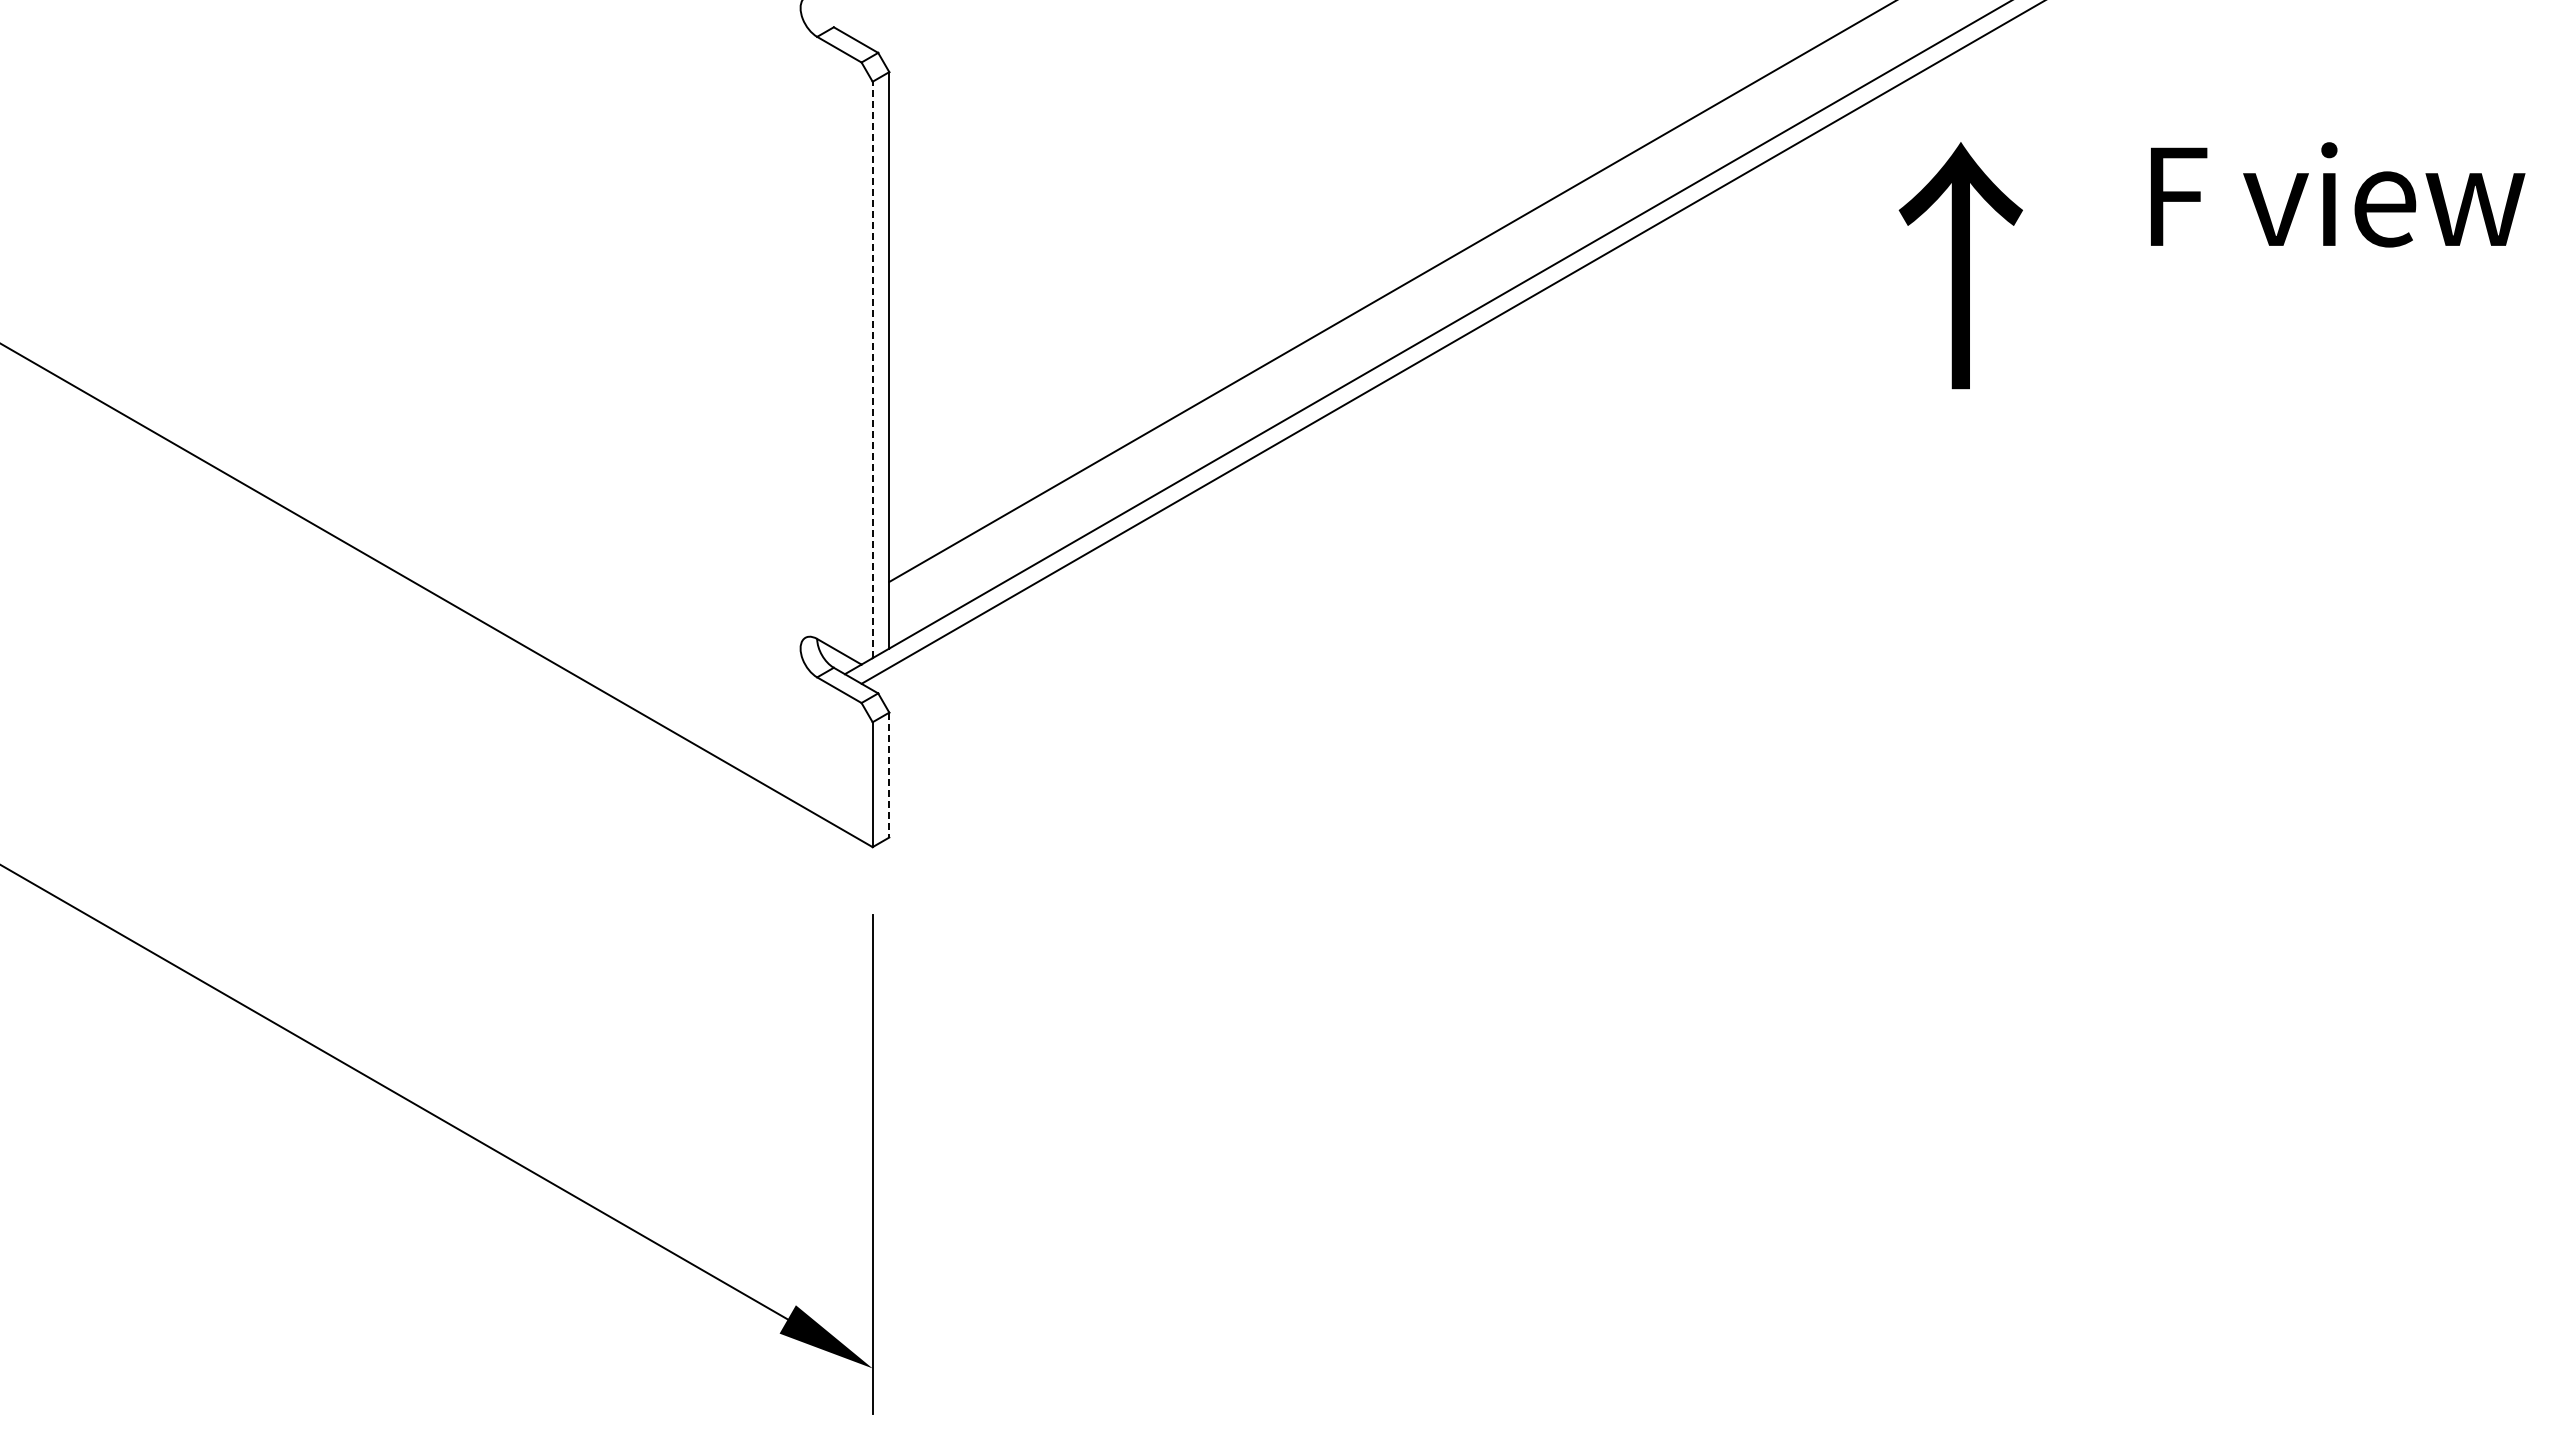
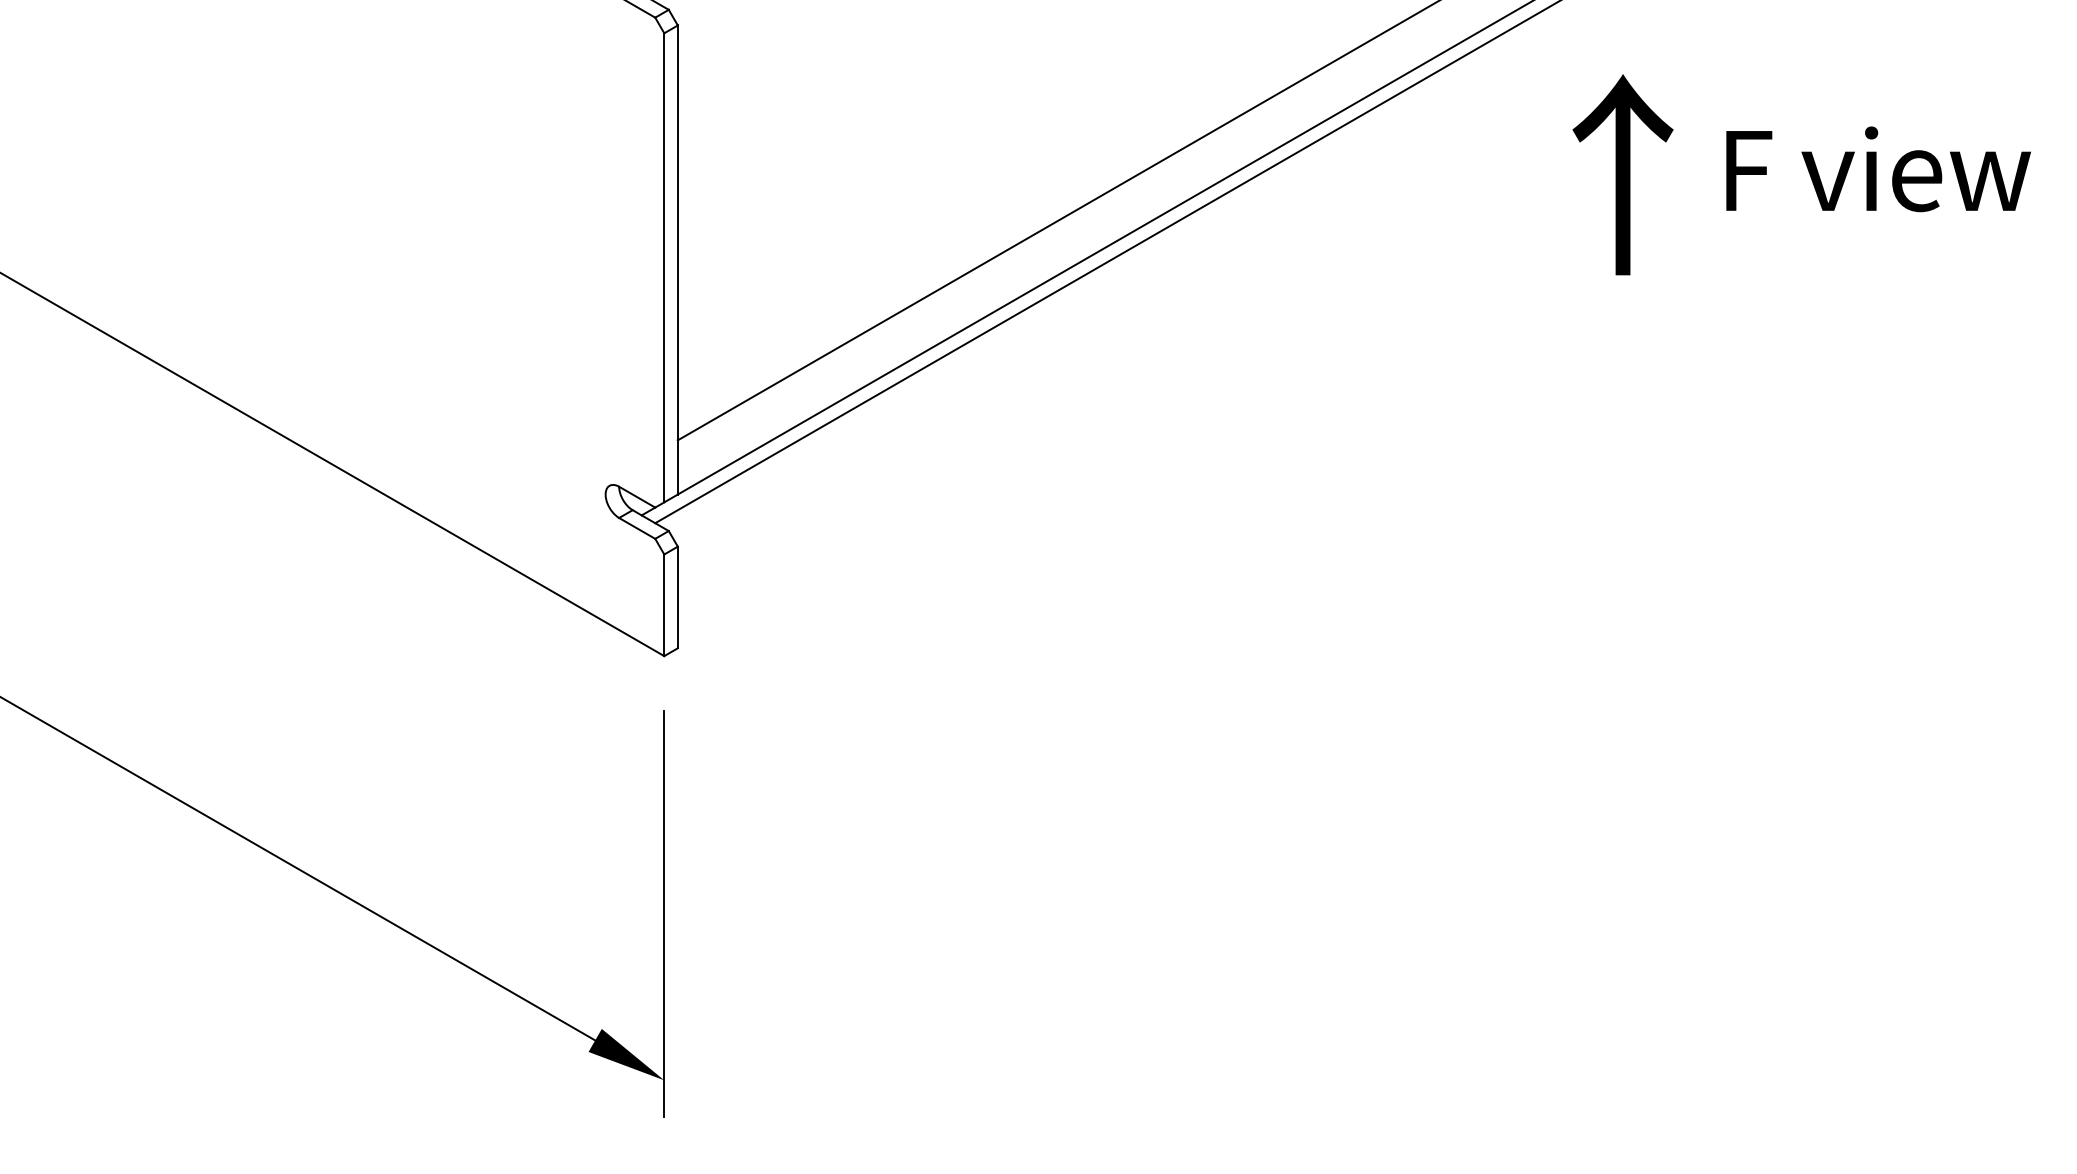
text: (2338, 194) -> (1879, 169), moved
text: (1960, 265) -> (1622, 174), moved
line: (872, 369) -> (664, 267), dashed -> solid
line: (889, 775) -> (677, 597), dashed -> solid

